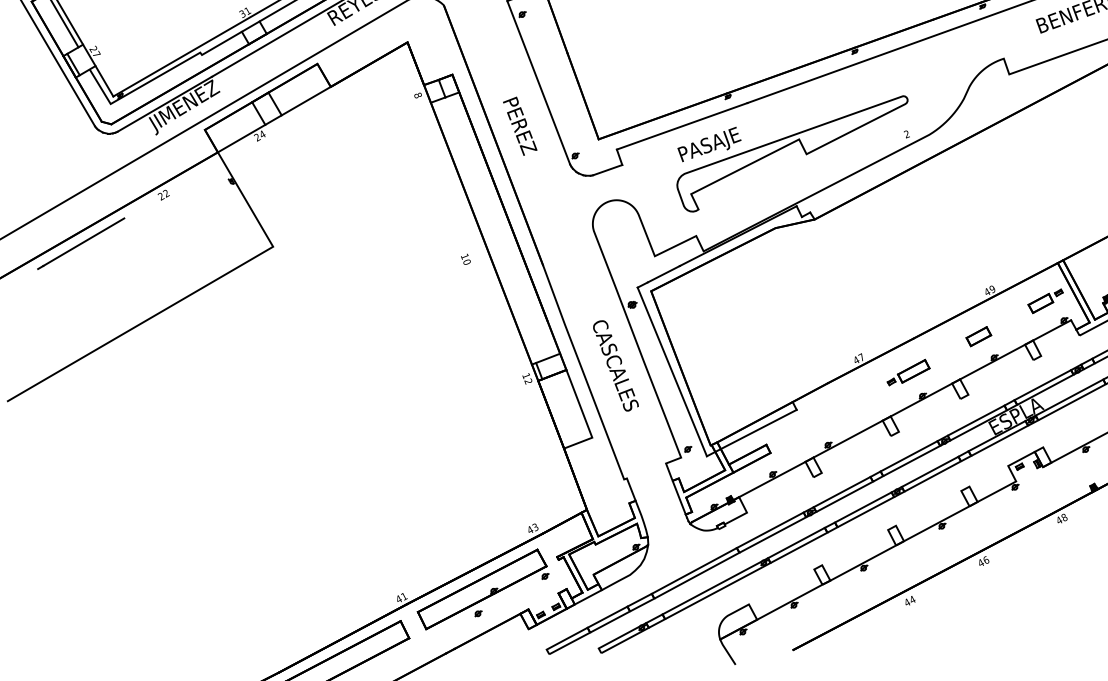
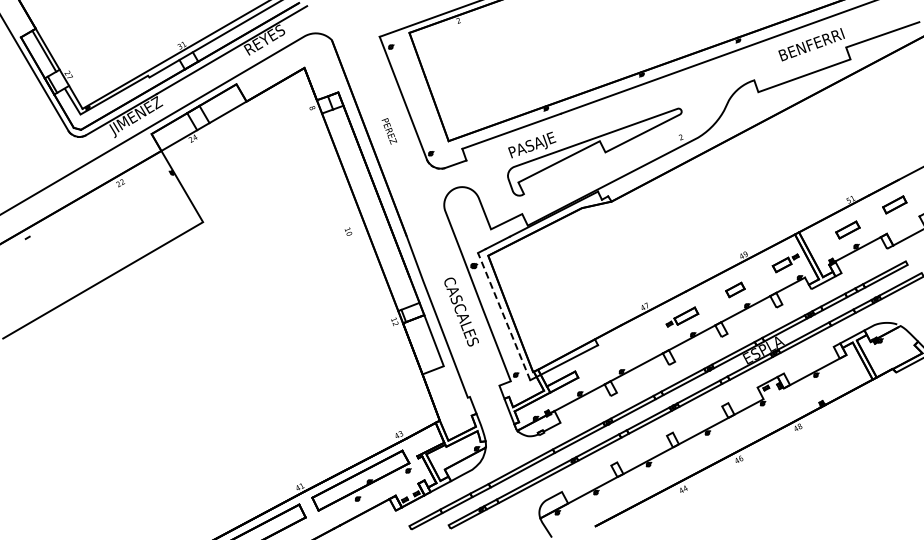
part: (520, 126) -> (389, 131), size x0.6
line: (82, 241) -> (59, 218), removed
line: (672, 371) -> (504, 316), solid -> dashed

